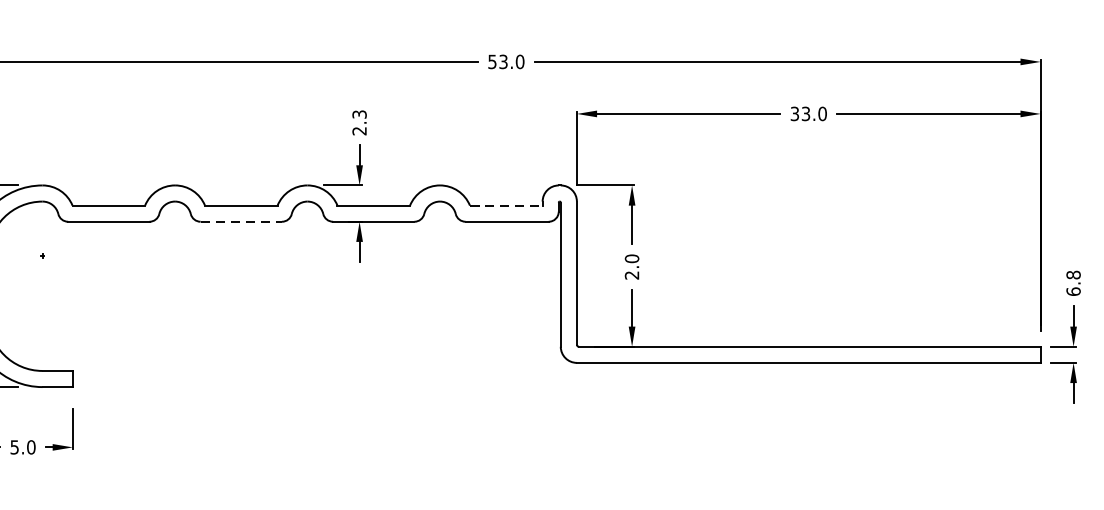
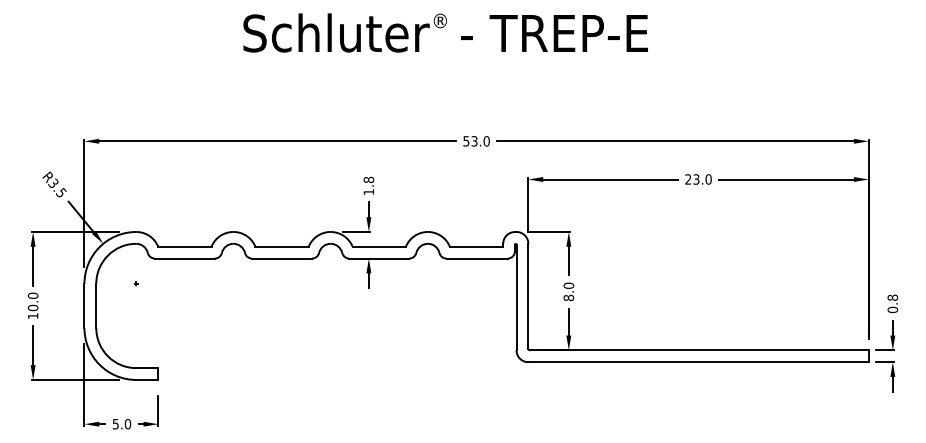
text: (795, 113) -> (688, 179), 33.0 -> 23.0
text: (359, 122) -> (368, 185), 2.3 -> 1.8
line: (506, 205) -> (476, 246), dashed -> solid
line: (241, 221) -> (282, 258), dashed -> solid
text: (631, 274) -> (568, 297), 2.0 -> 8.0
text: (1073, 291) -> (892, 309), 6.8 -> 0.8

